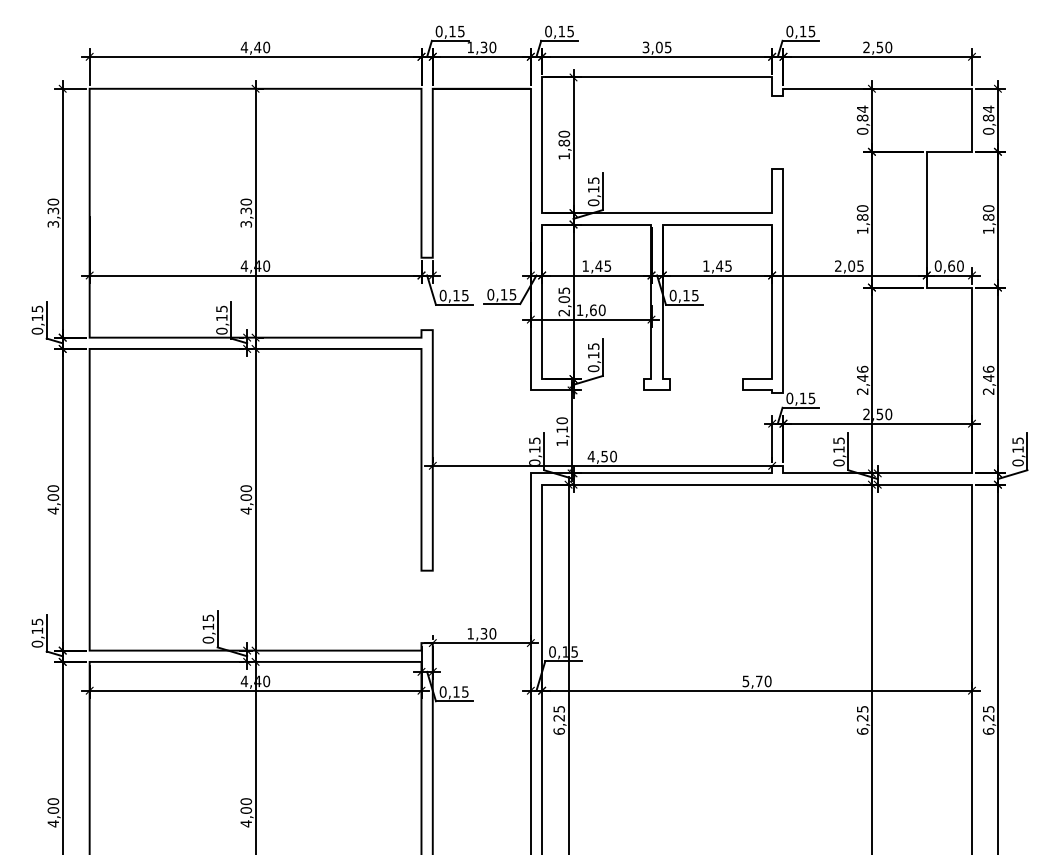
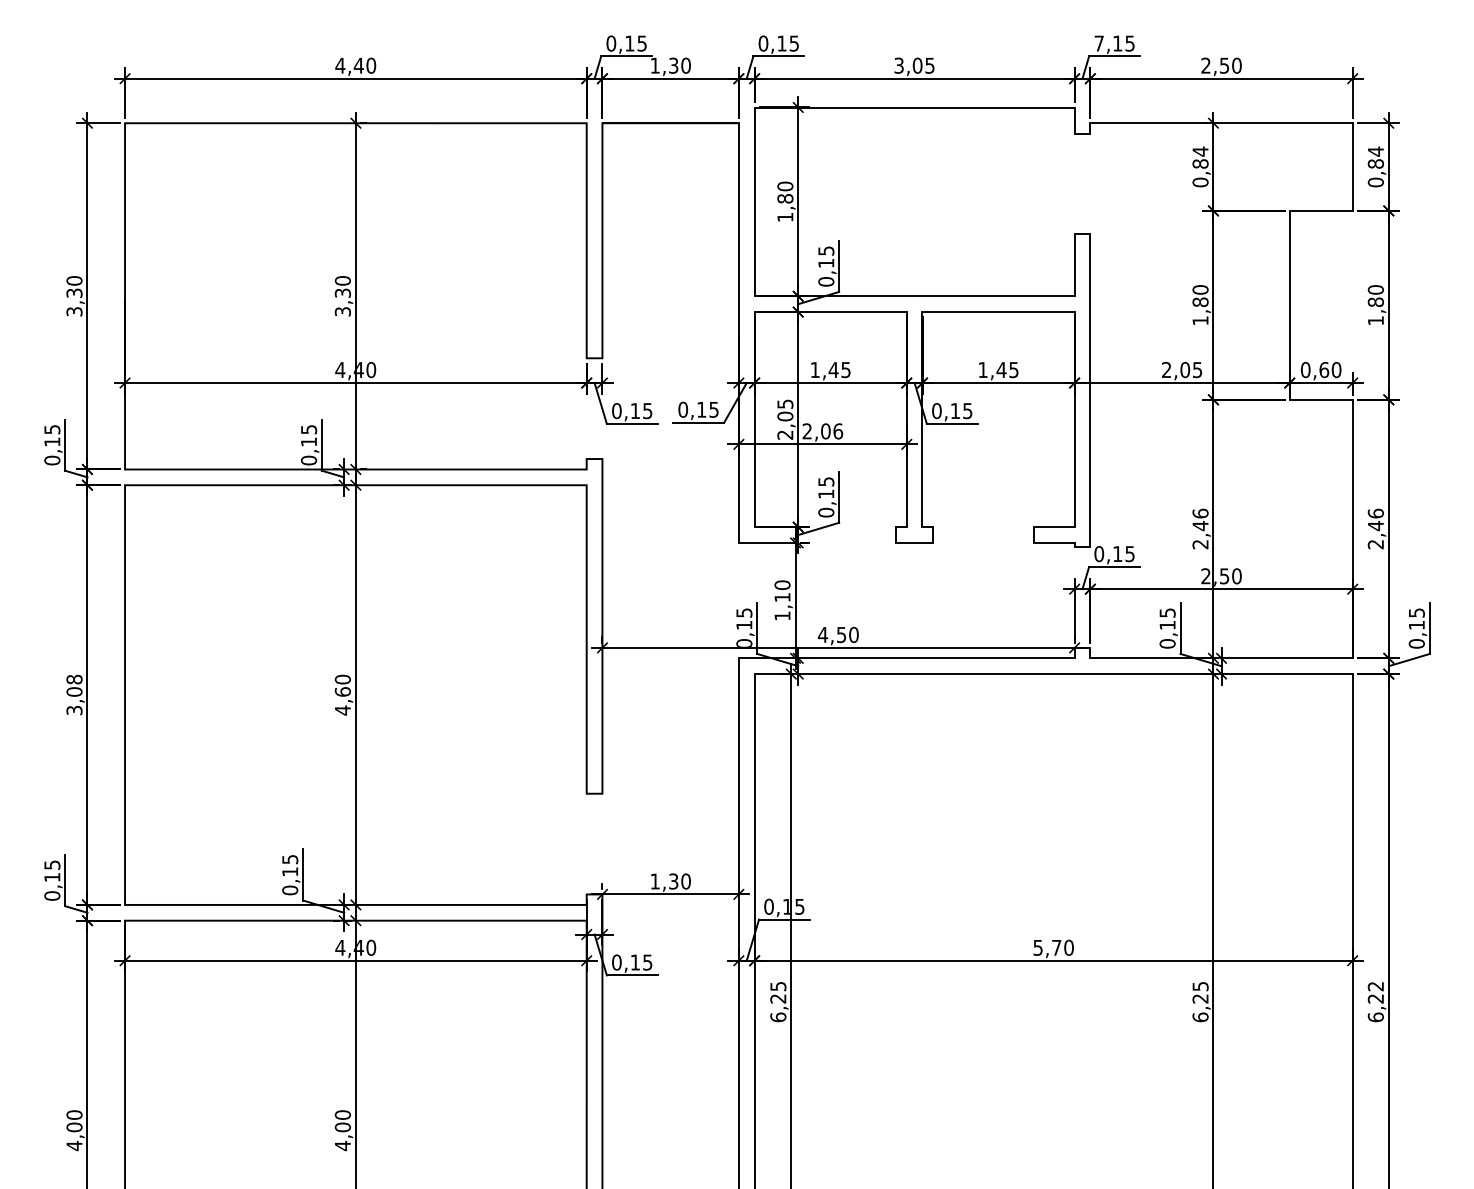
text: (790, 31) -> (1099, 43), 0,15 -> 7,15
text: (590, 310) -> (822, 431), 1,60 -> 2,06
text: (245, 497) -> (342, 691), 4,00 -> 4,60
text: (53, 499) -> (74, 694), 4,00 -> 3,08
text: (988, 709) -> (1375, 986), 6,25 -> 6,22

